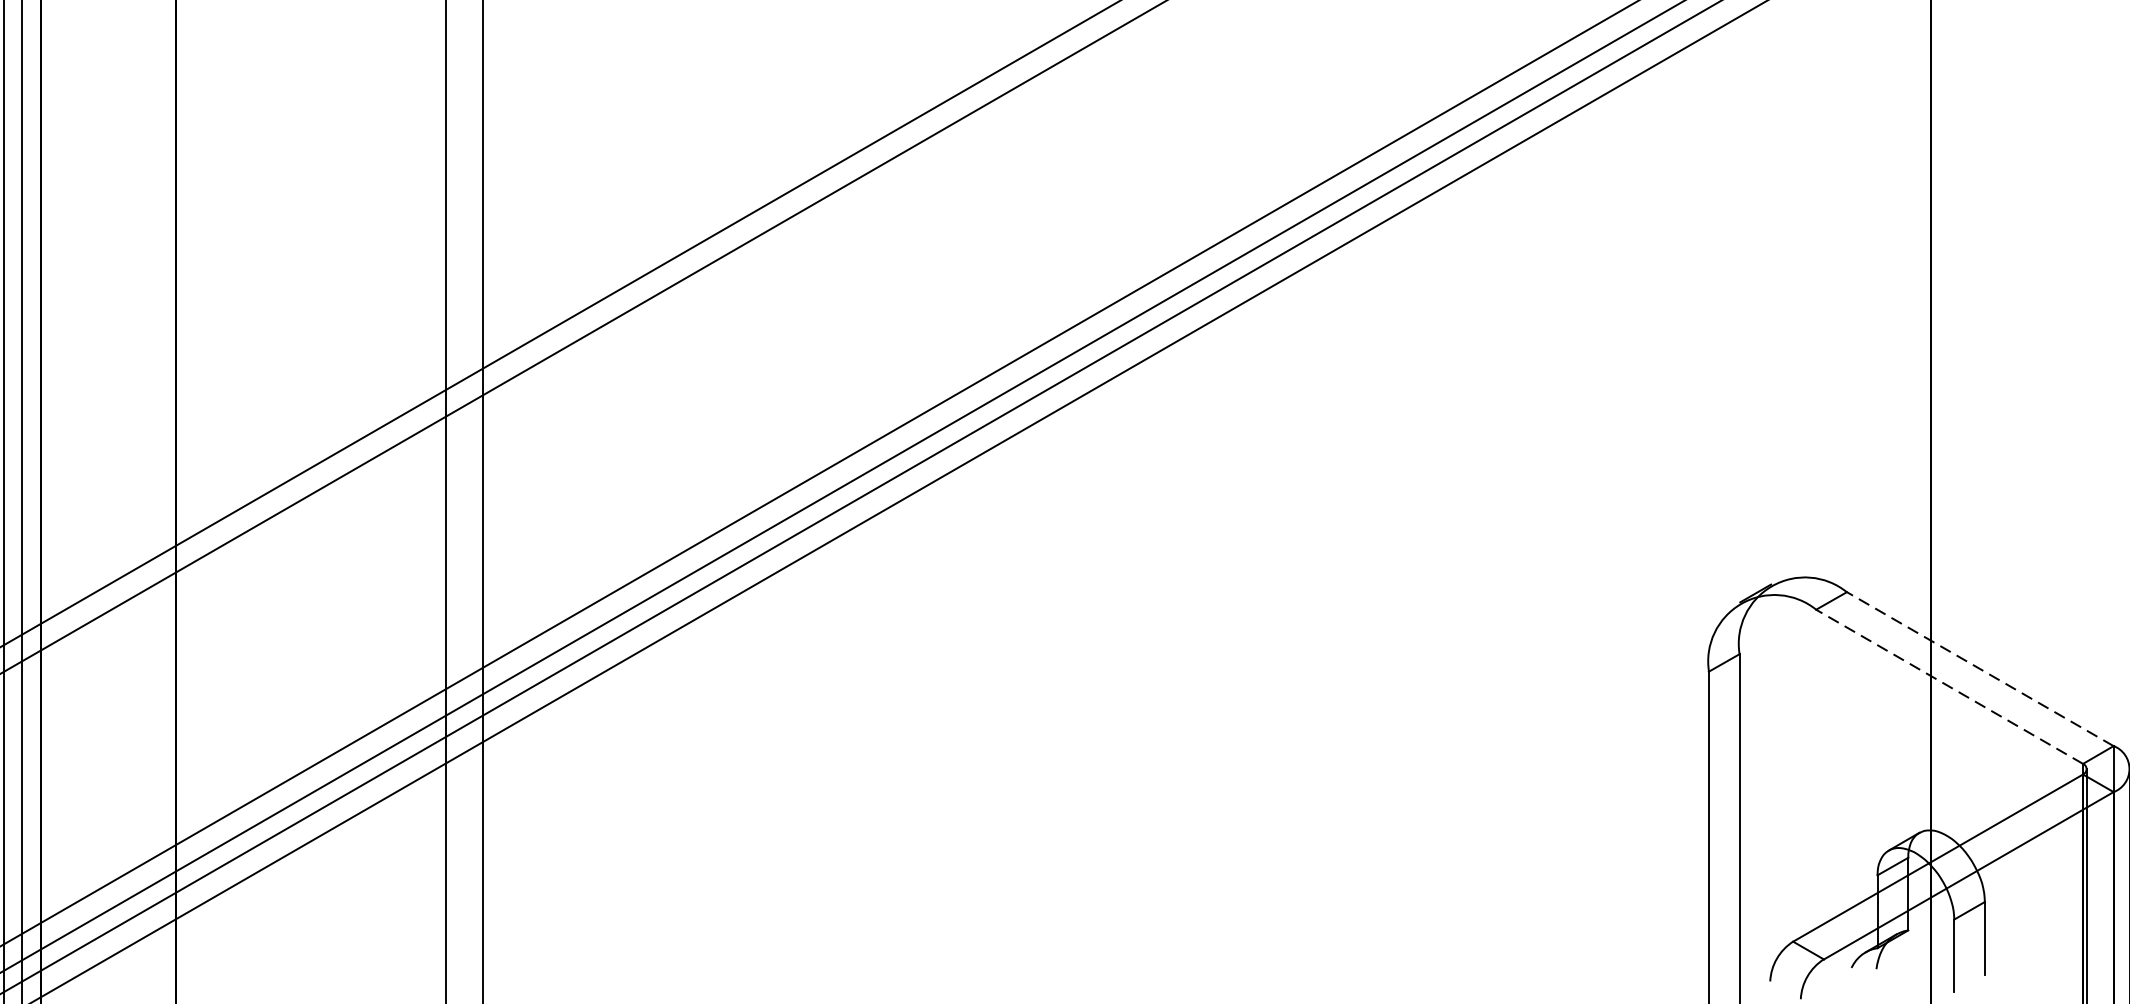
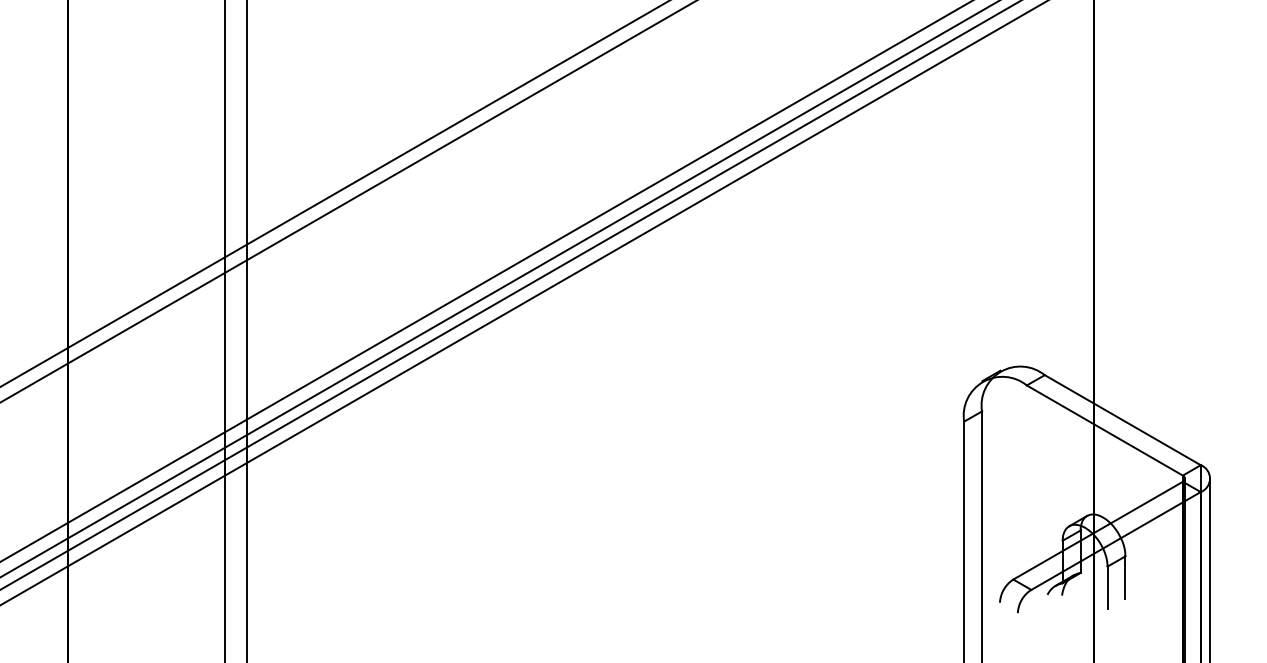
line: (1979, 667) -> (1122, 419), dashed -> solid
line: (1949, 686) -> (1104, 430), dashed -> solid

